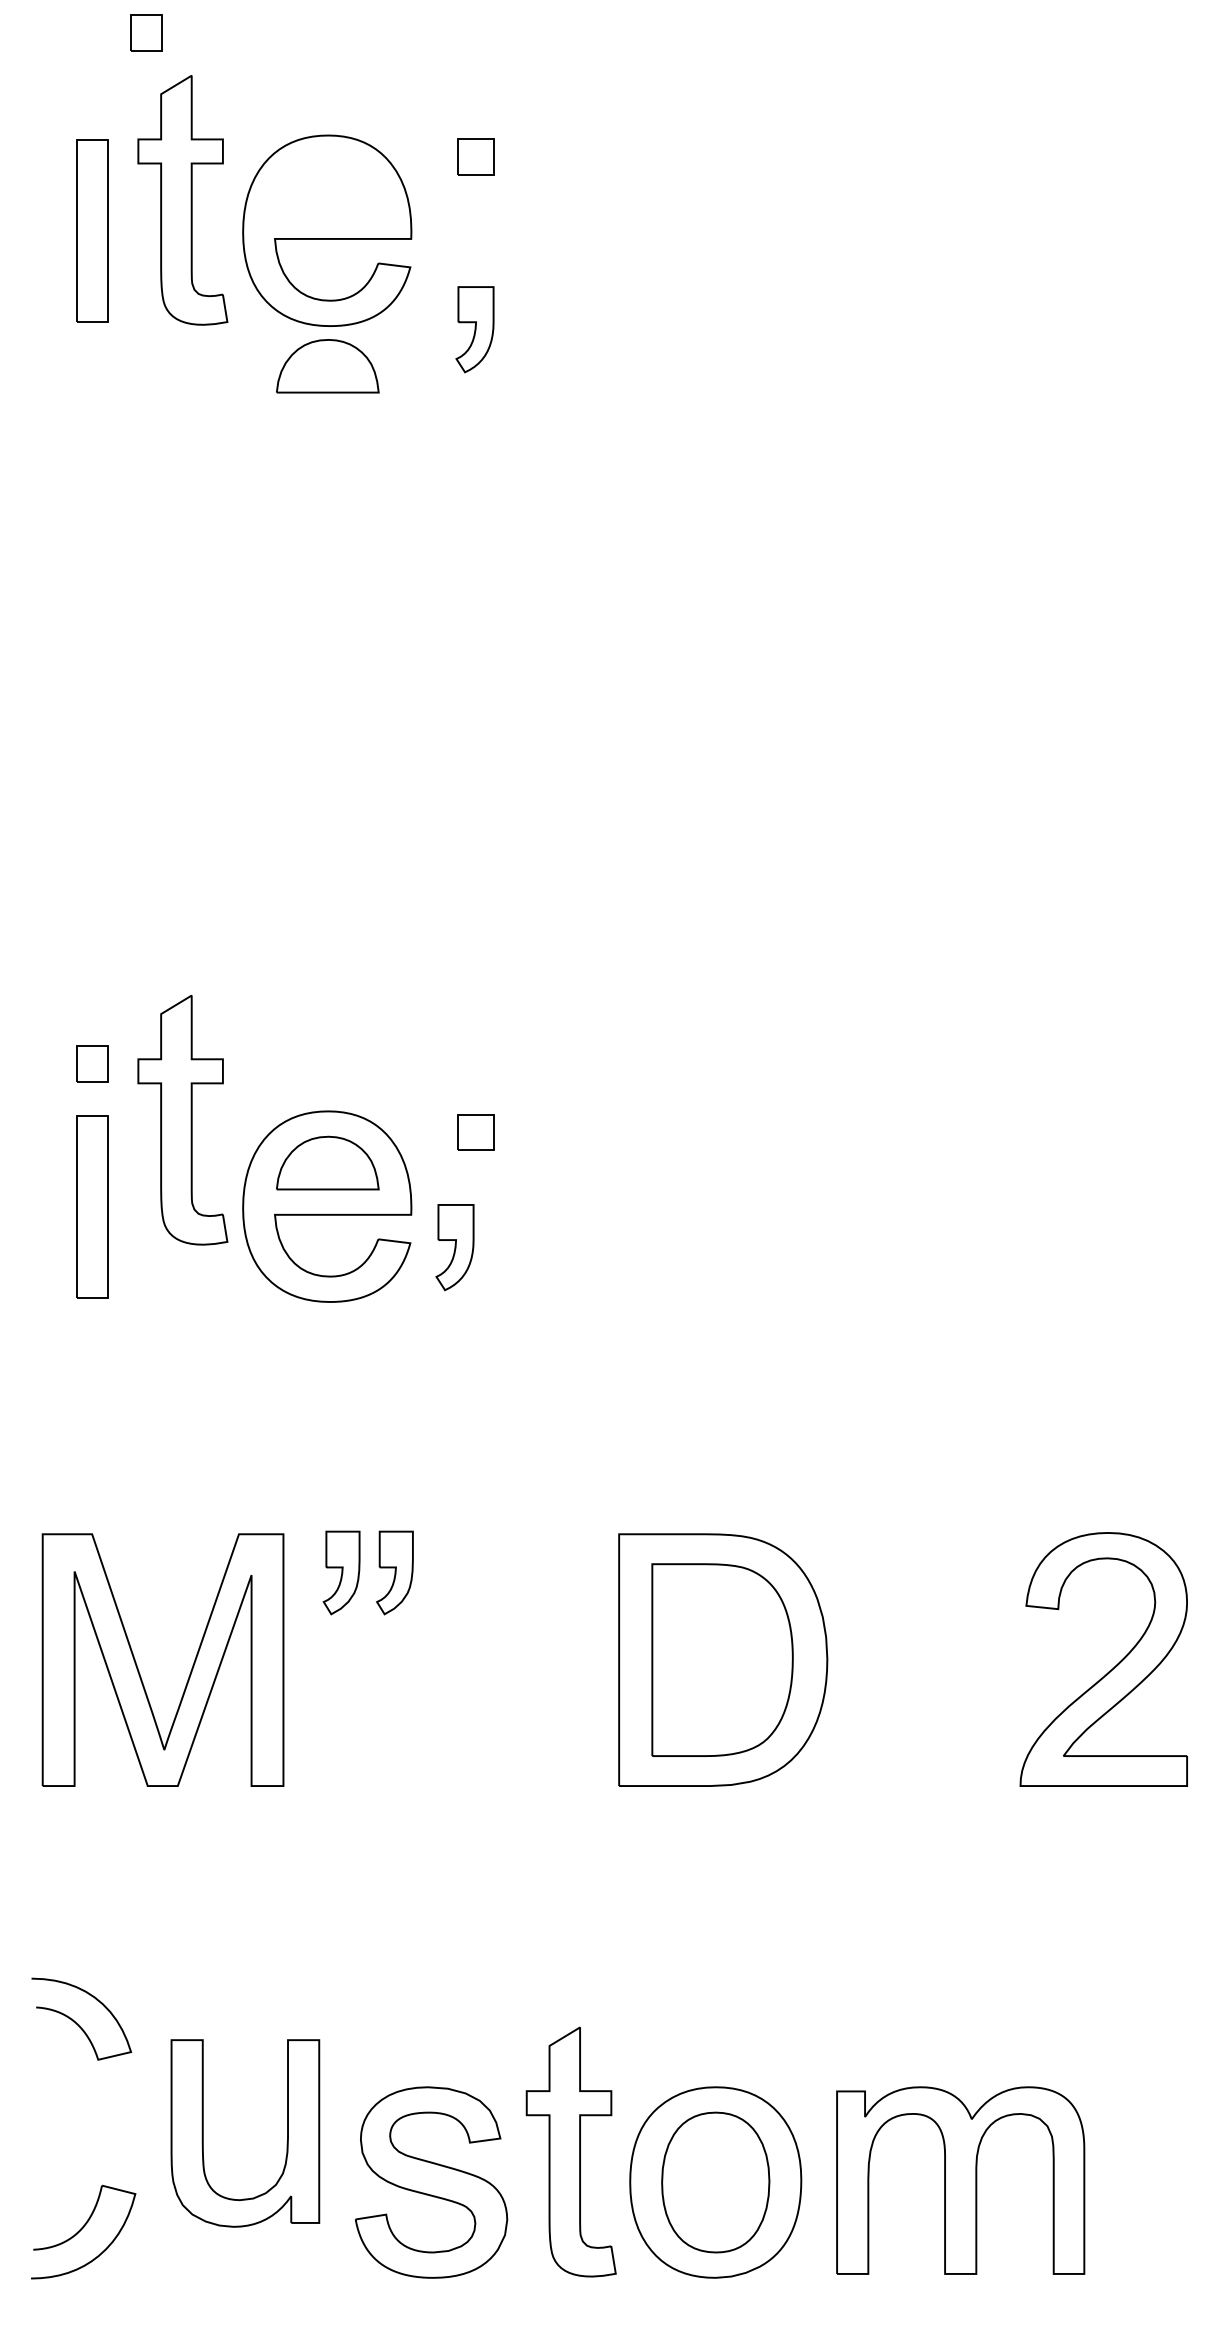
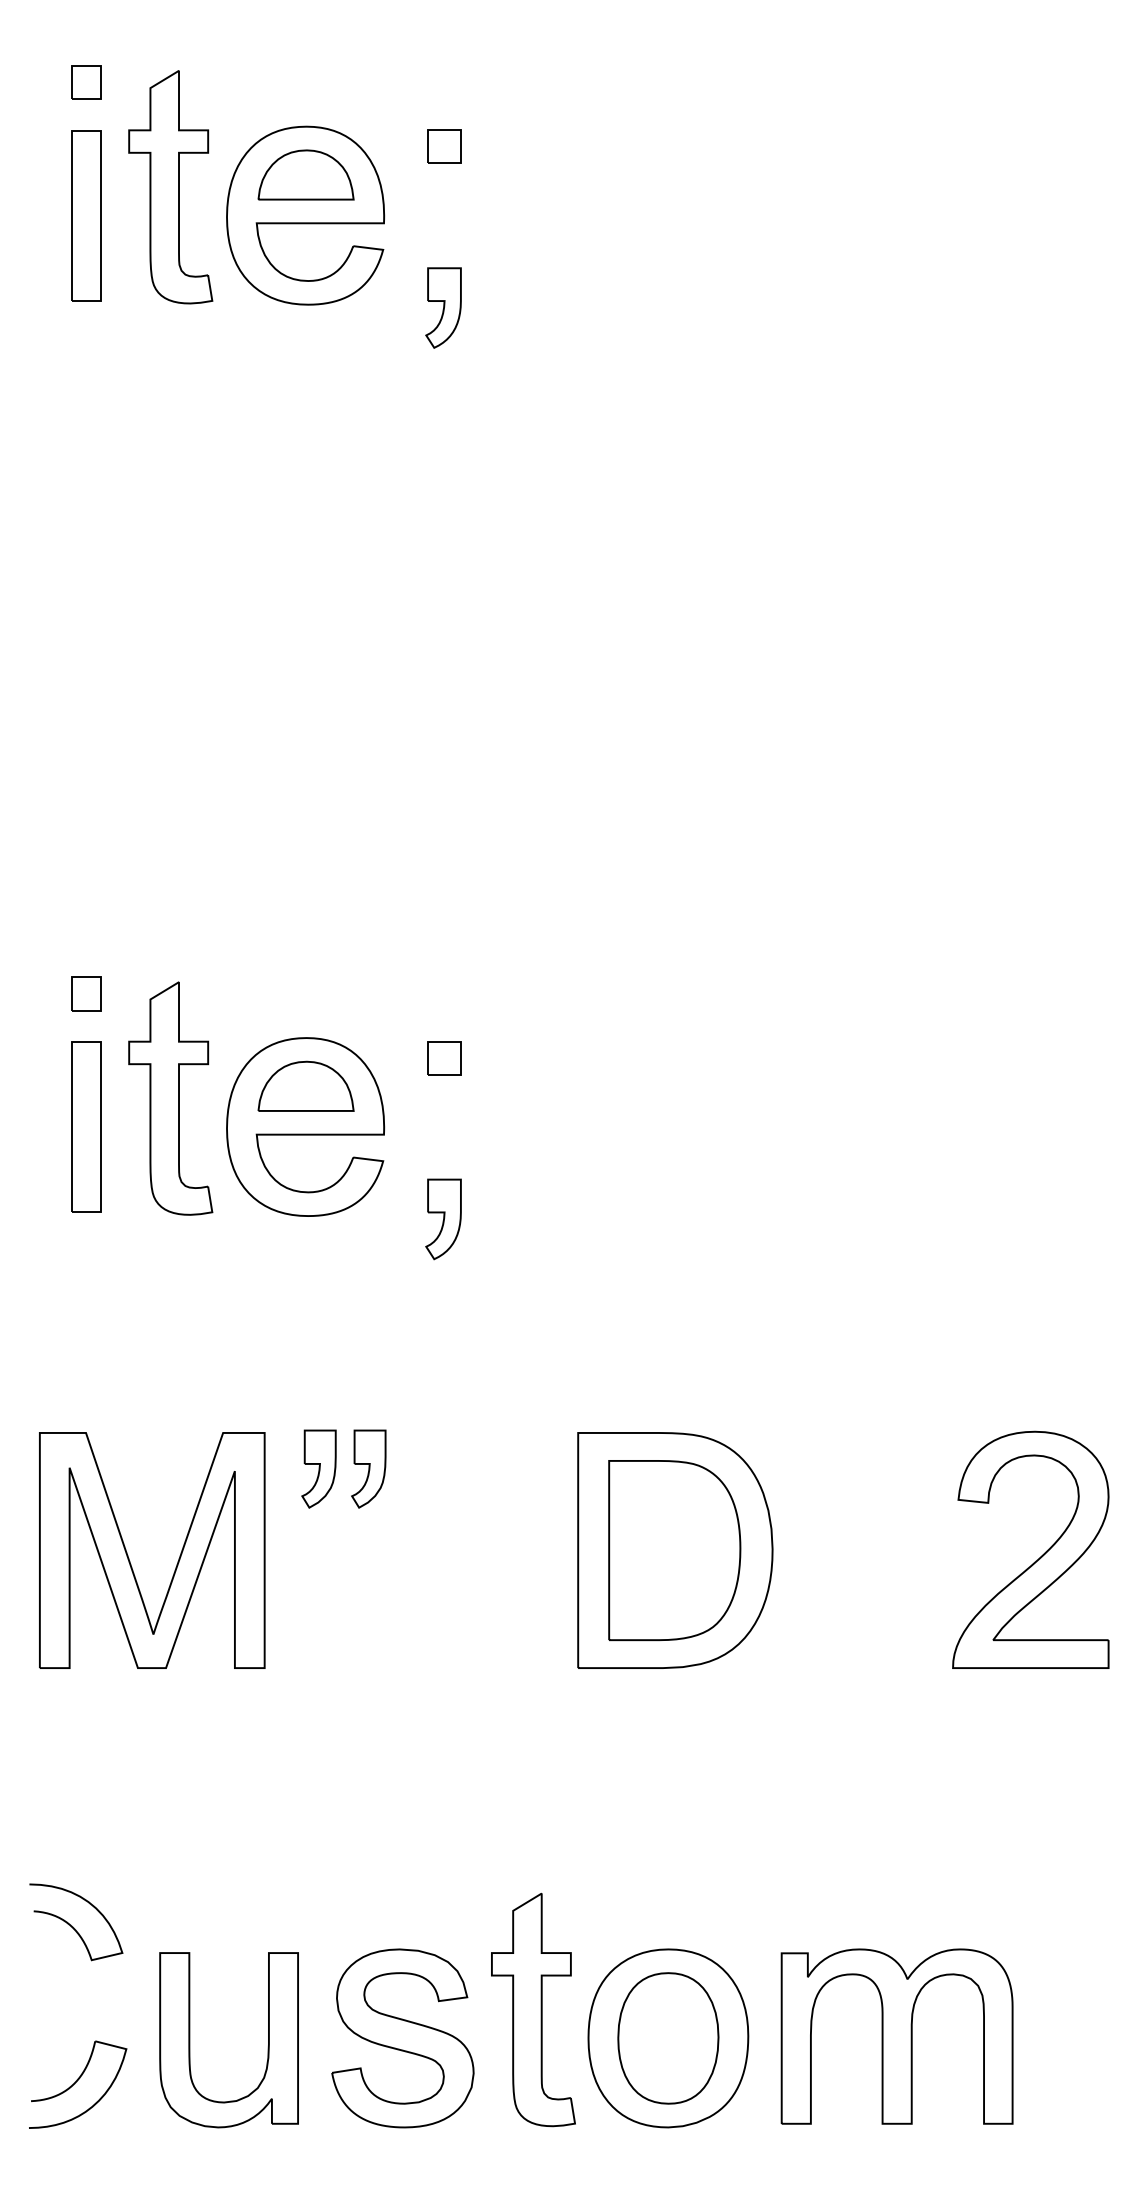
part: (146, 32) -> (86, 81), moved
part: (327, 366) -> (305, 175), moved
part: (182, 1119) -> (170, 1097), moved
part: (454, 1247) -> (443, 1219), moved
curve: (79, 2024) -> (74, 1927), moved
part: (286, 2142) -> (267, 2048), moved

